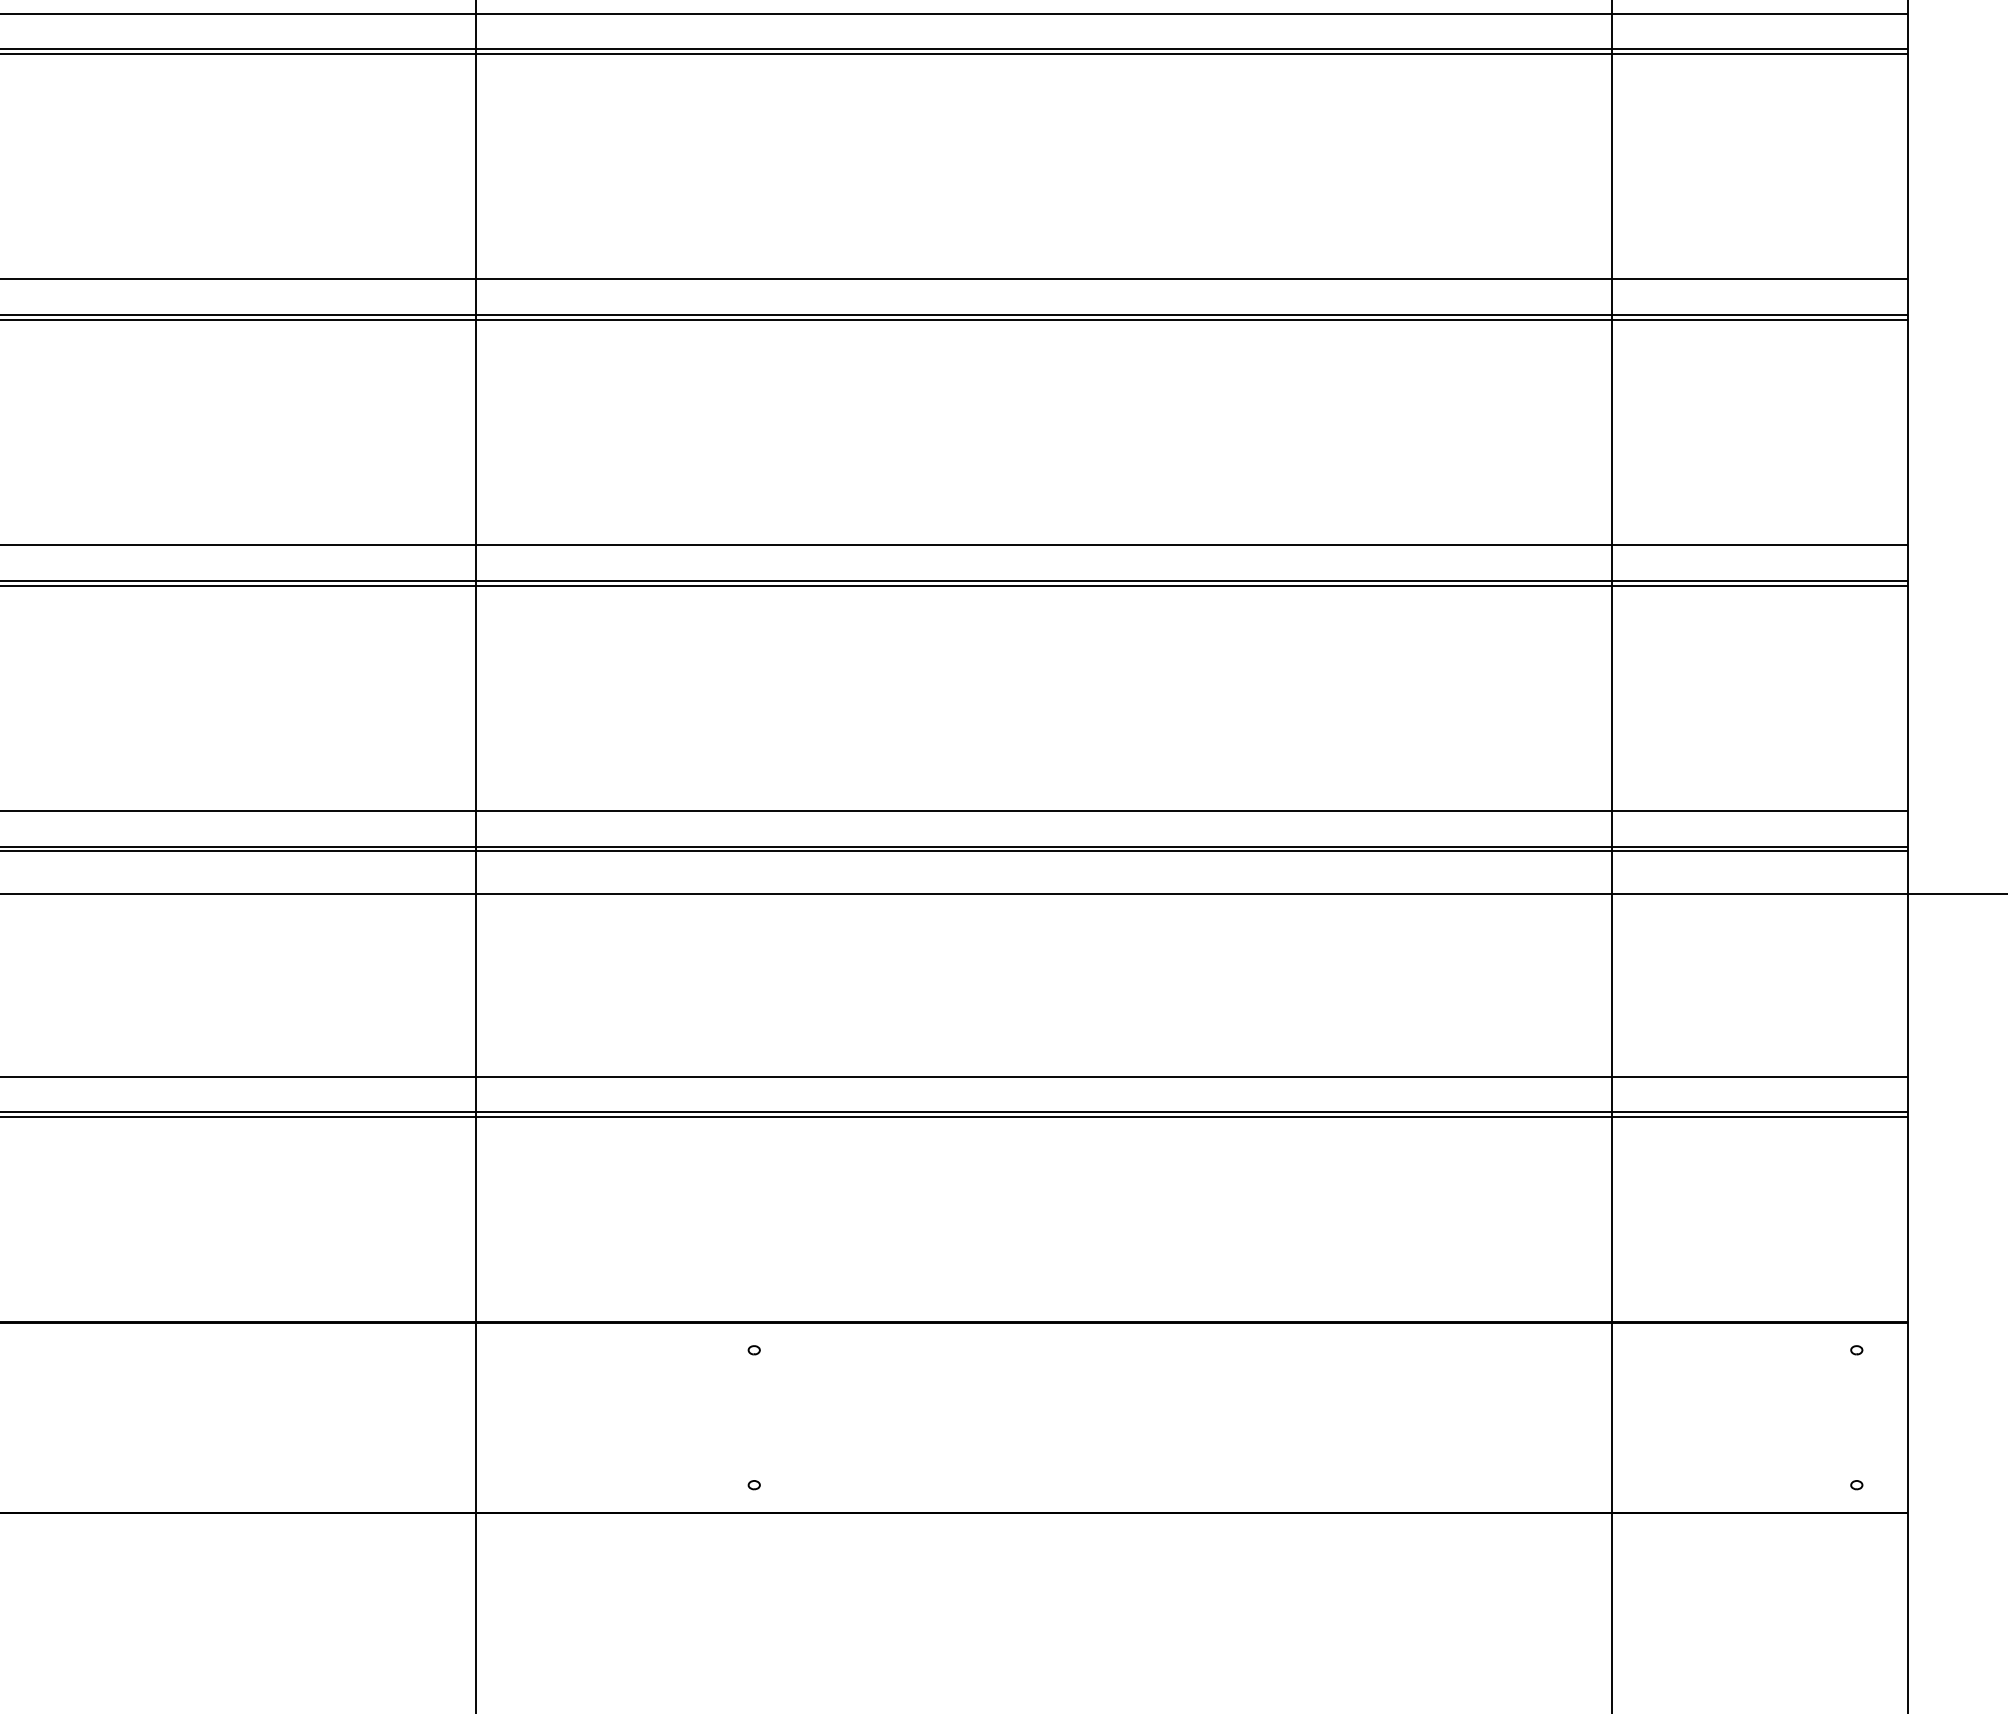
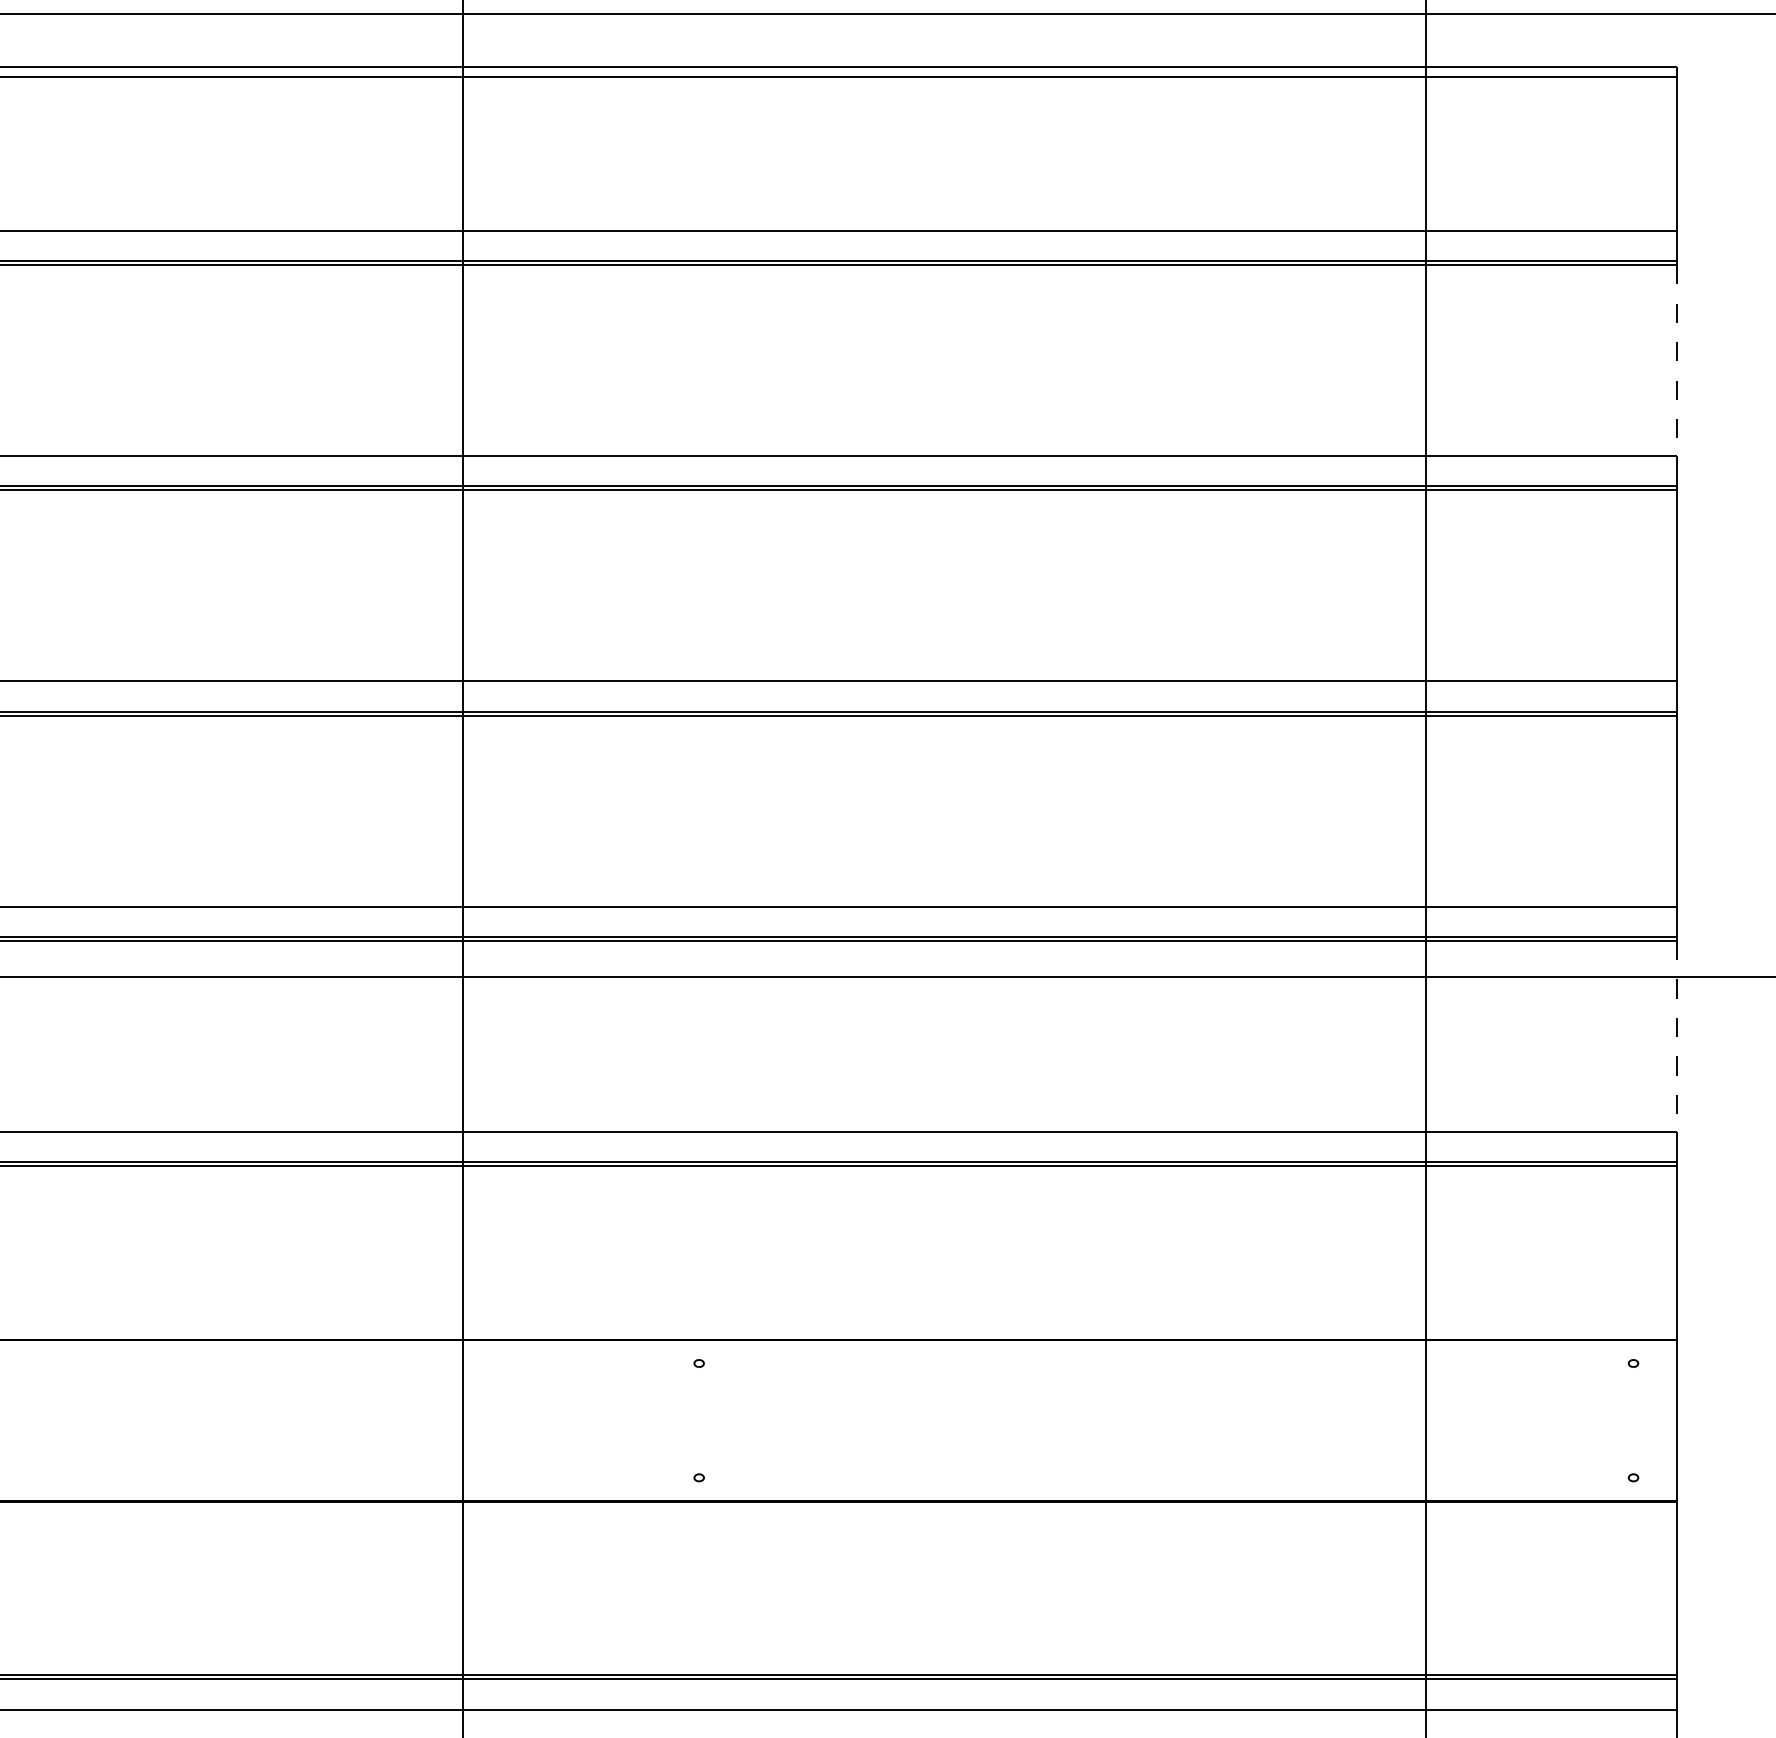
line: (1907, 166) -> (1676, 360), solid -> dashed
line: (1907, 964) -> (1676, 1036), solid -> dashed

